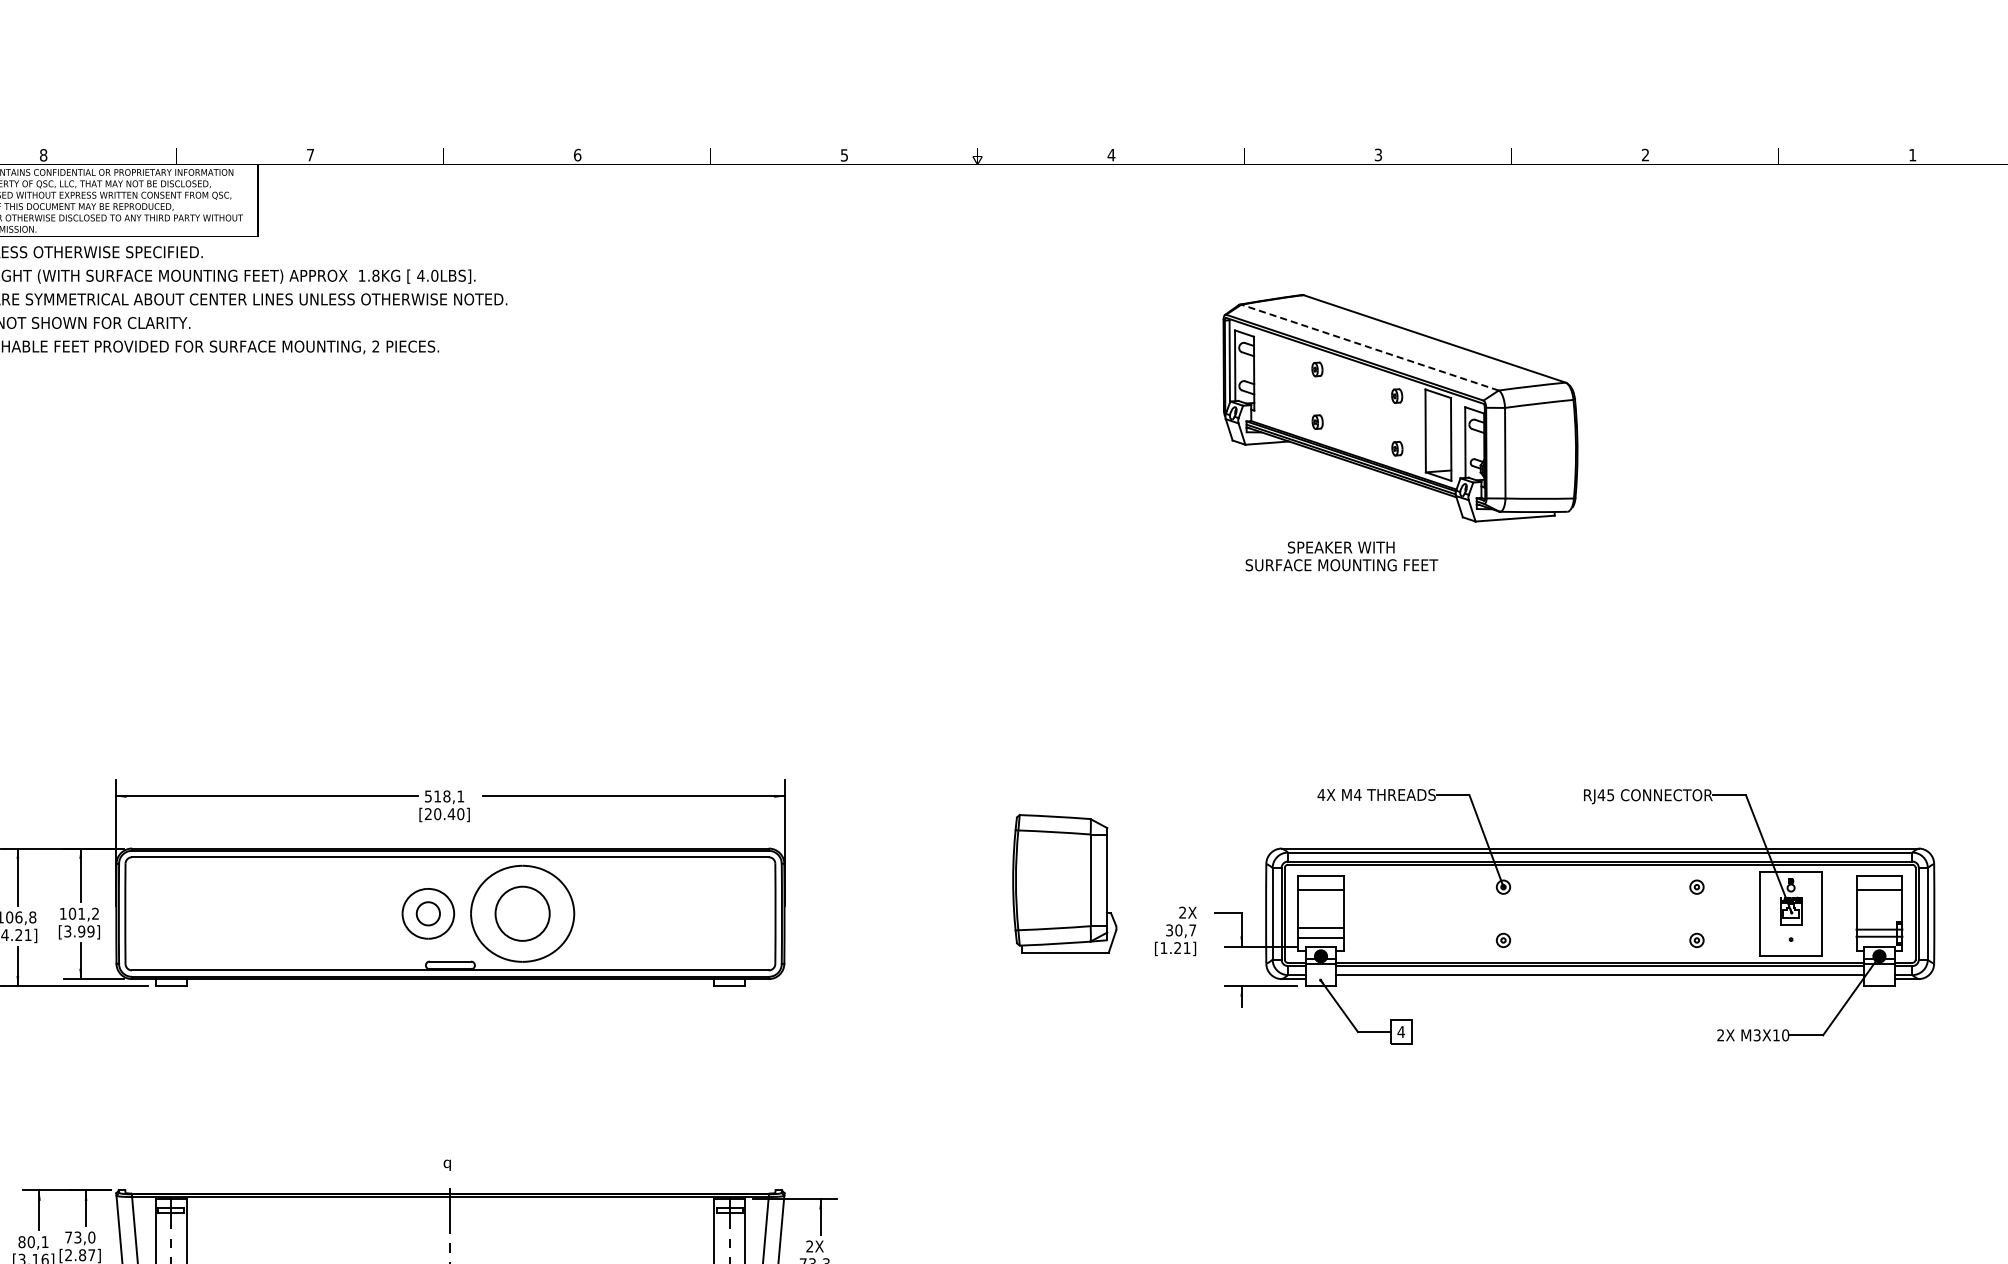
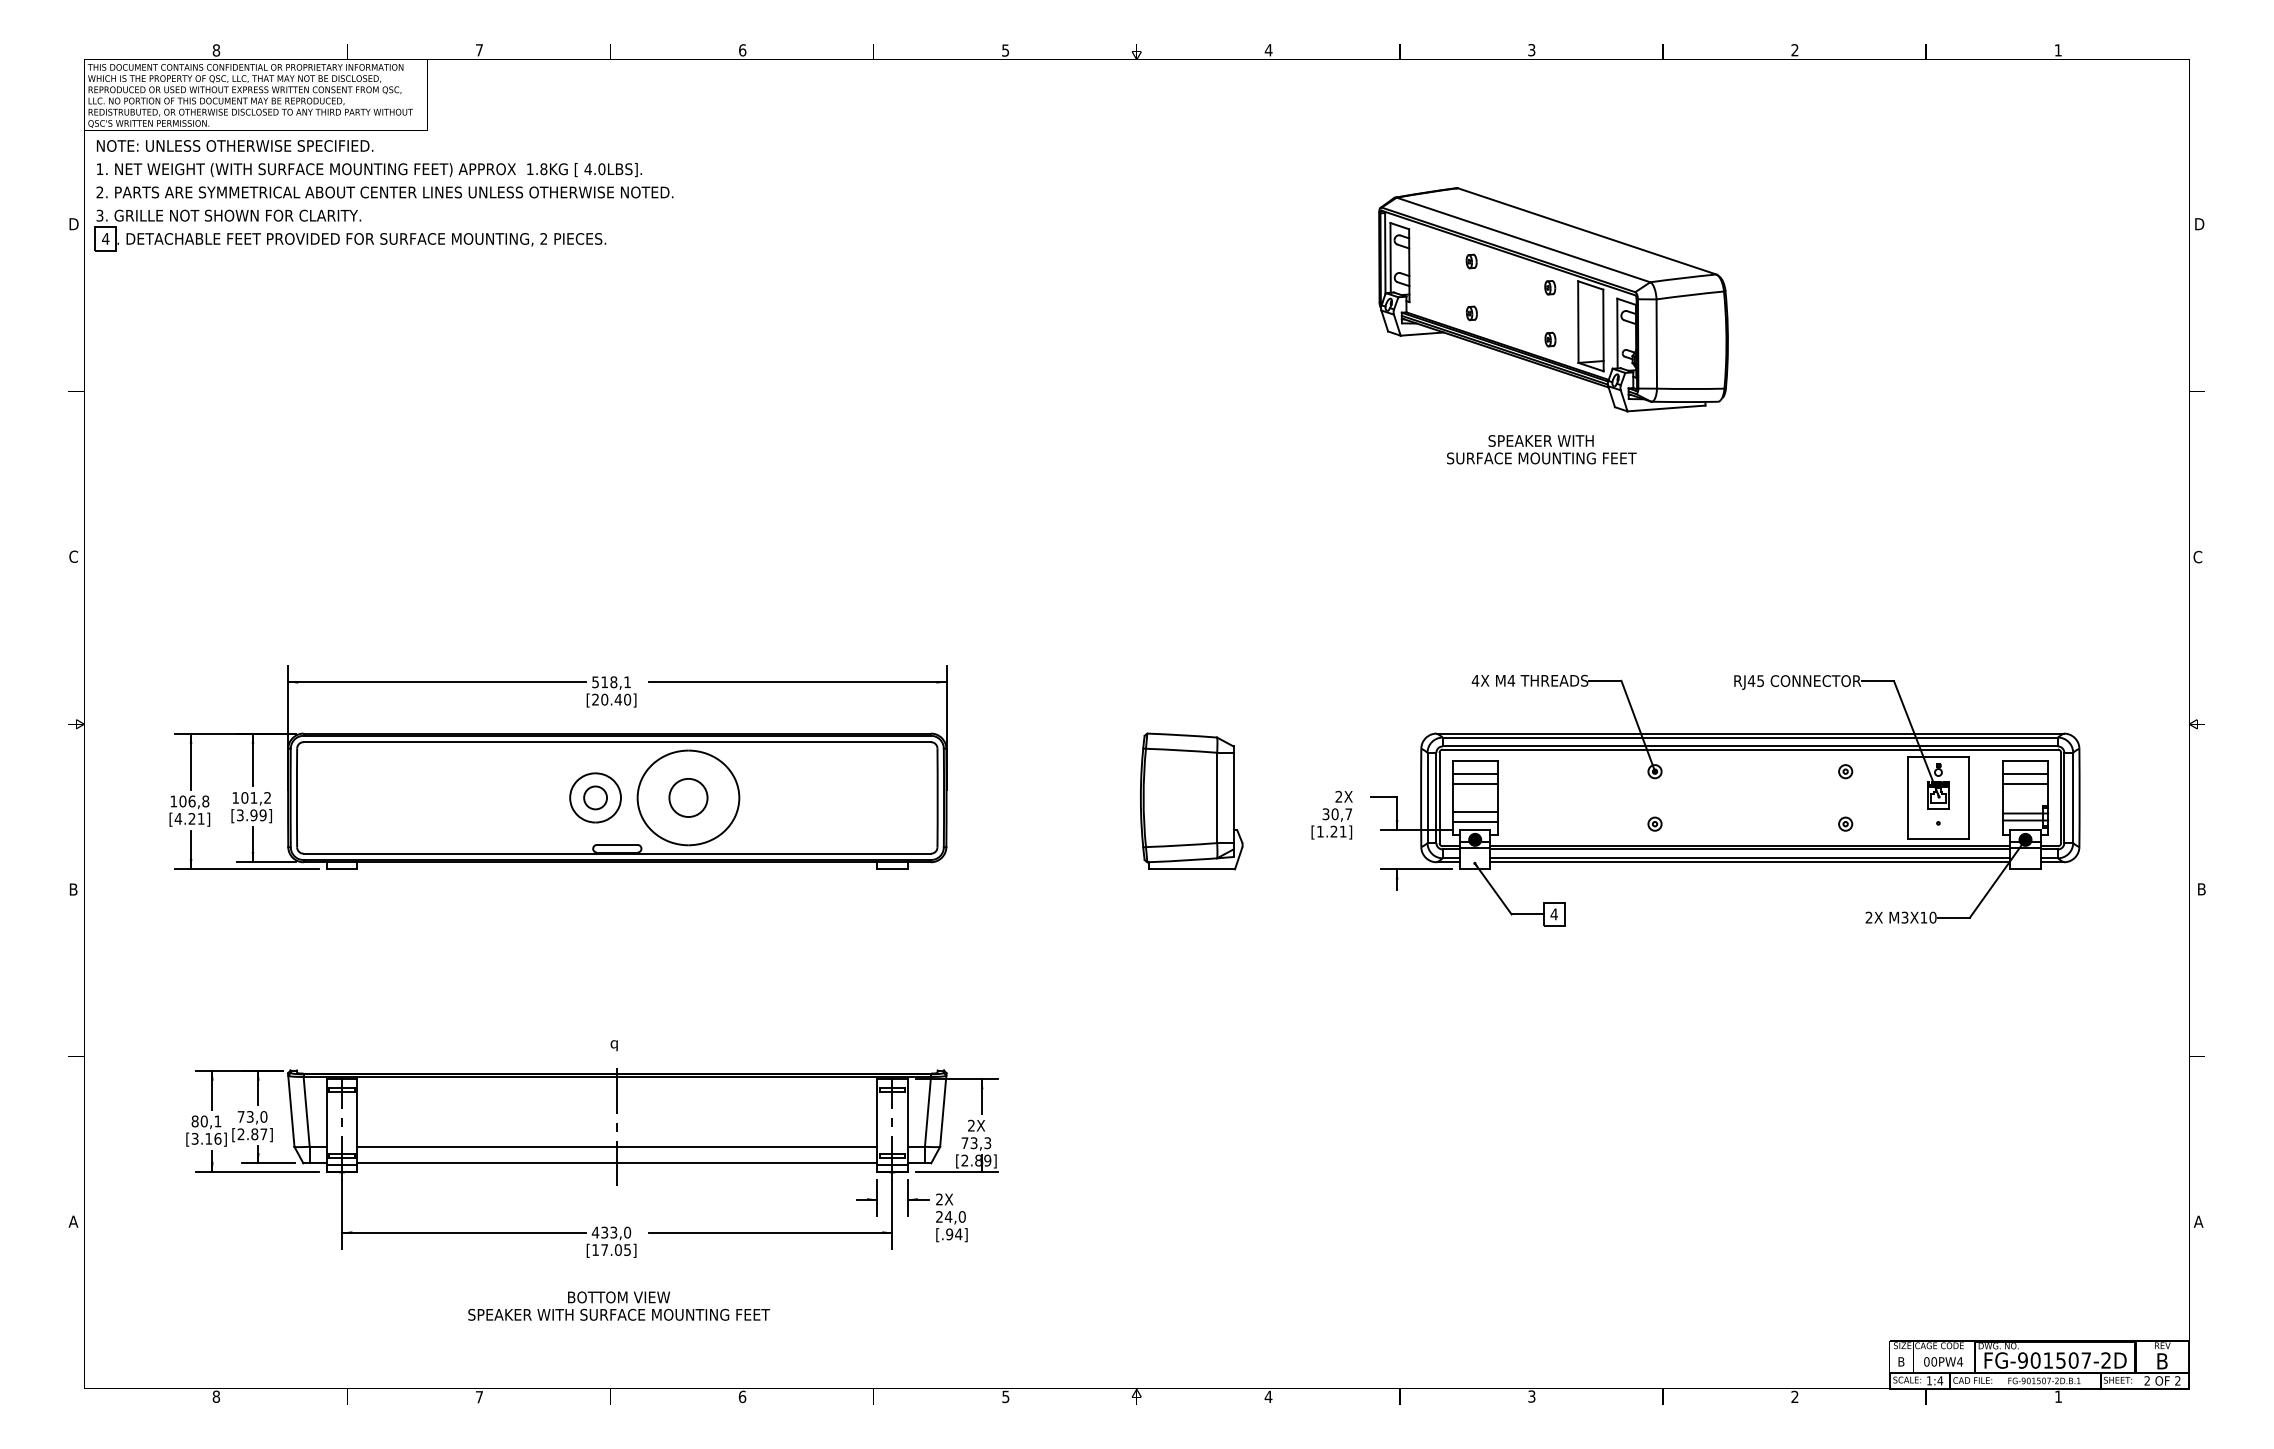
line: (1370, 347) -> (1523, 239), dashed -> solid
text: (1341, 556) -> (1541, 449), moved
part: (1064, 883) -> (1191, 801), moved
line: (1320, 899) -> (1474, 783), added
line: (1879, 899) -> (2025, 783), added
circle: (522, 913) -> (688, 797), size x0.71
line: (1600, 979) -> (1750, 862), added

